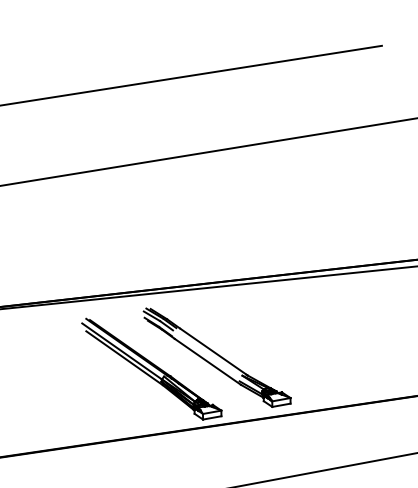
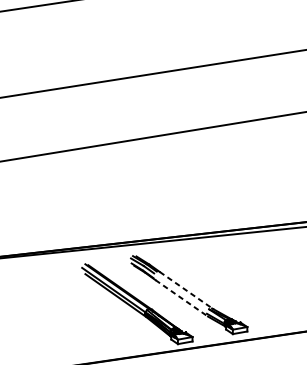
line: (214, 352) -> (187, 290), solid -> dashed
line: (208, 362) -> (182, 298), solid -> dashed

